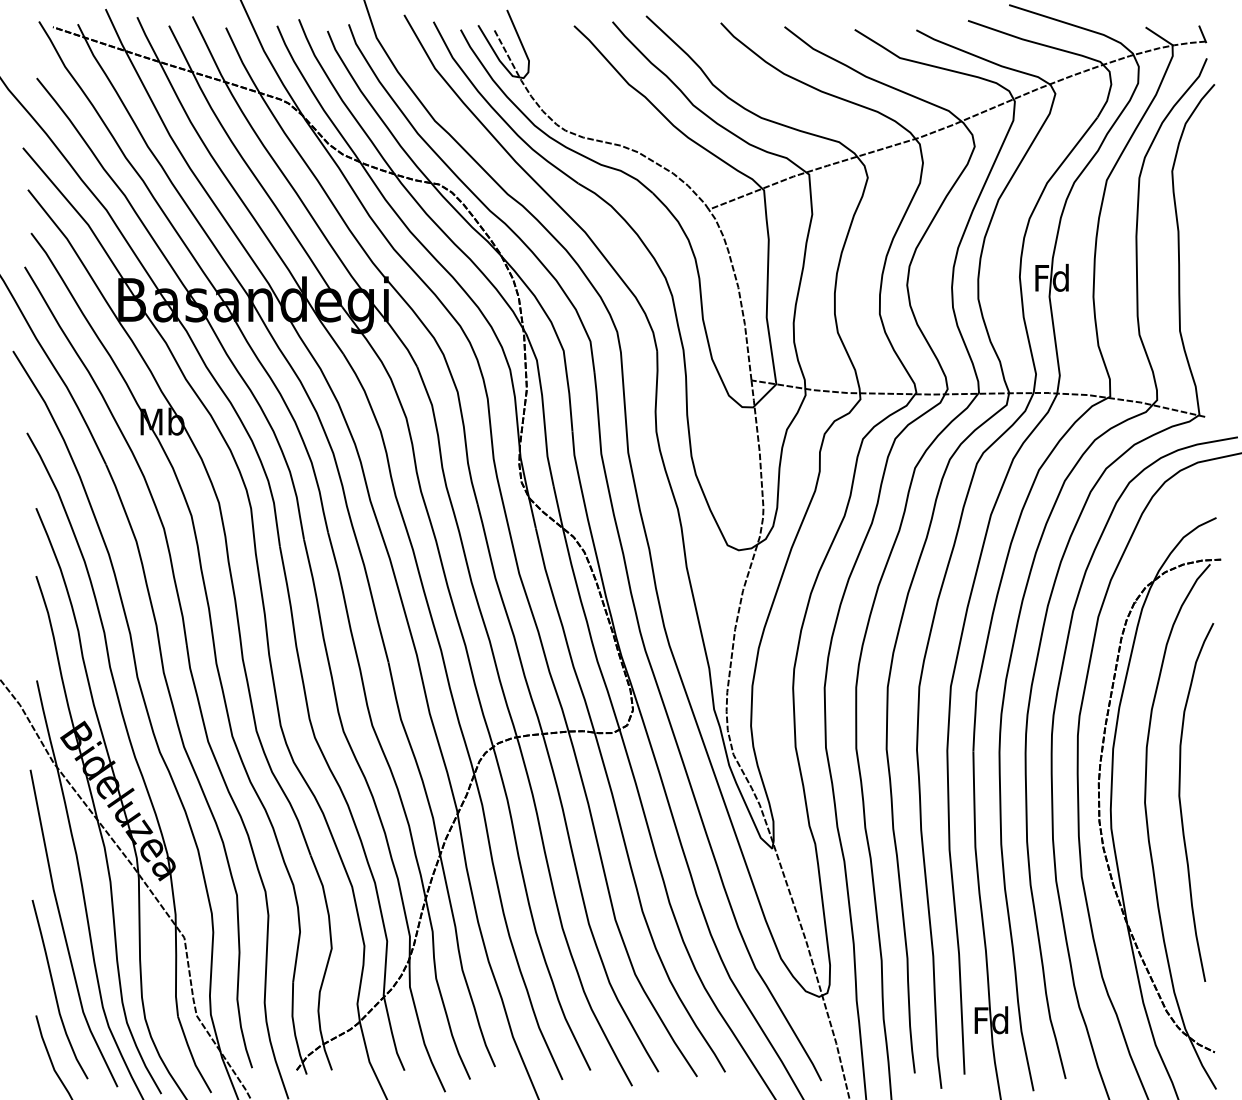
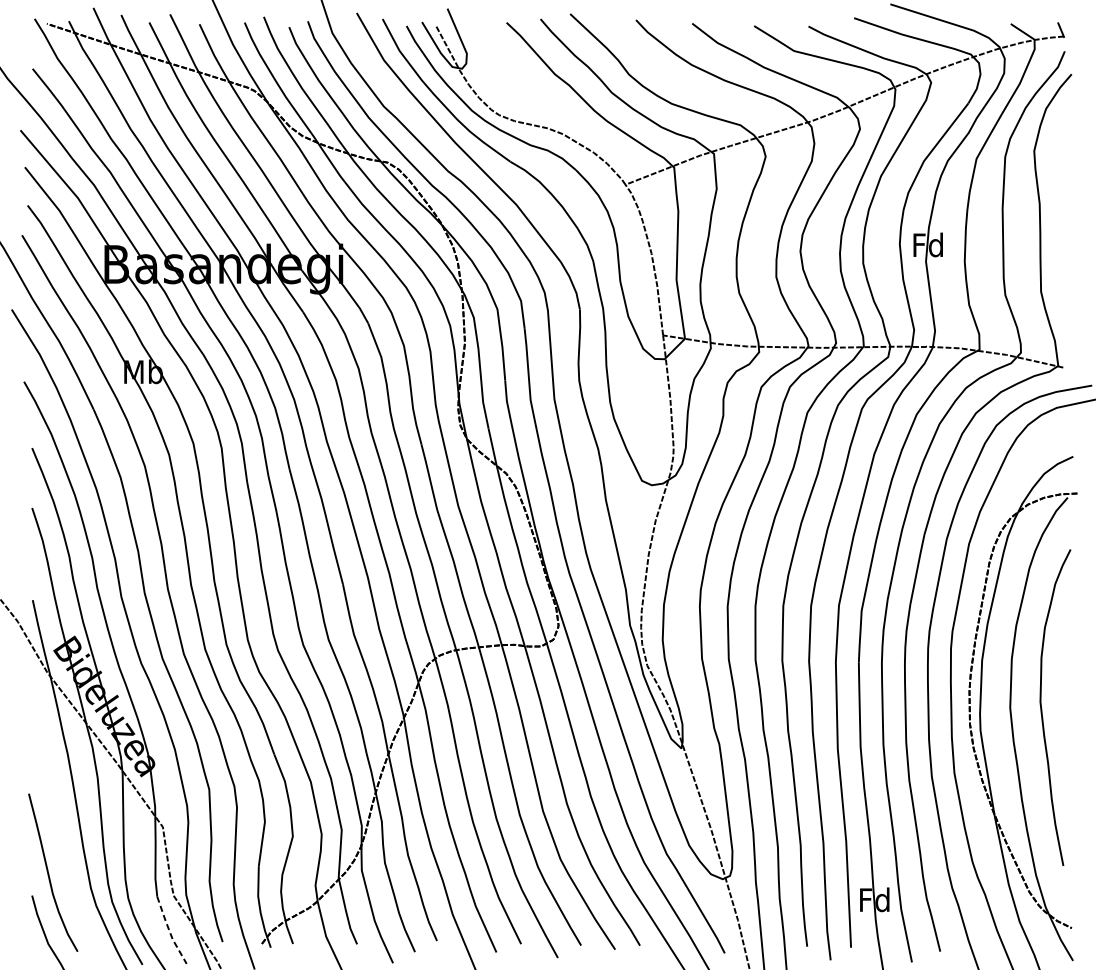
line: (64, 929) -> (57, 819), removed
line: (192, 1056) -> (170, 931), solid -> dashed

